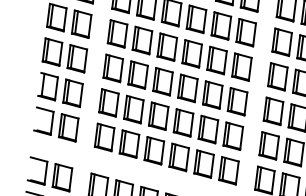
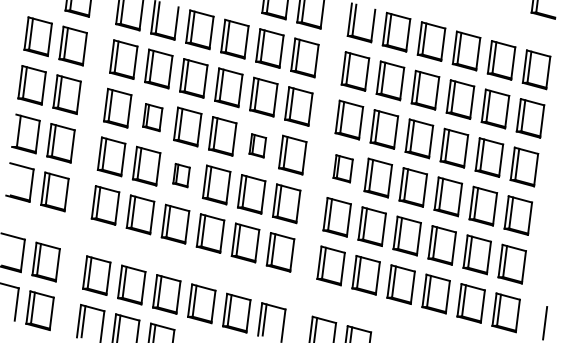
part: (138, 75) -> (152, 117), size x0.7
part: (212, 94) -> (257, 145), size x0.6
part: (272, 111) -> (342, 168), size x0.7
part: (158, 116) -> (181, 175), size x0.6

